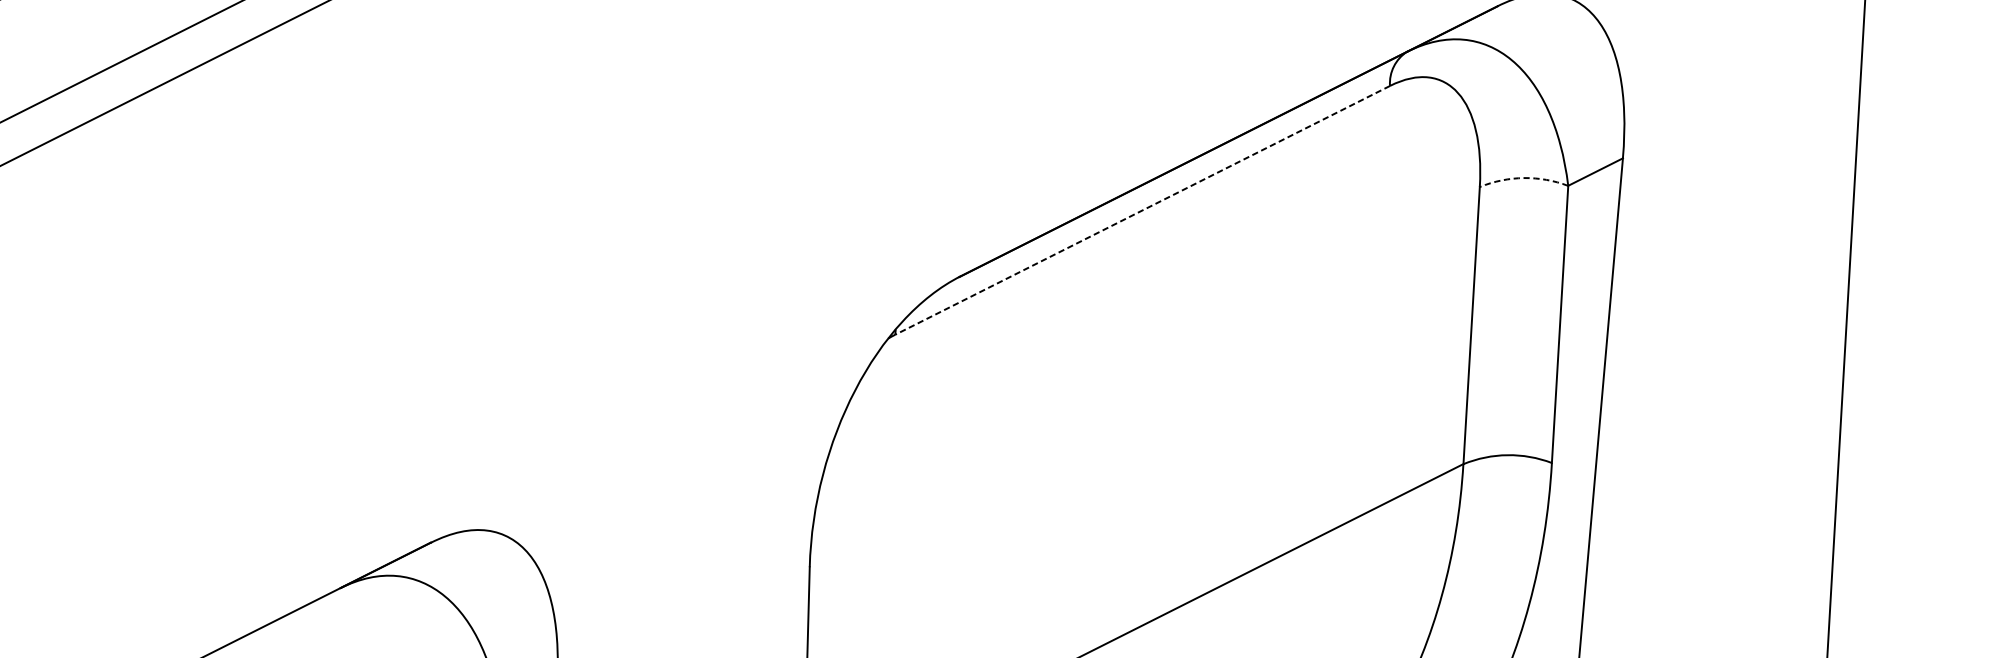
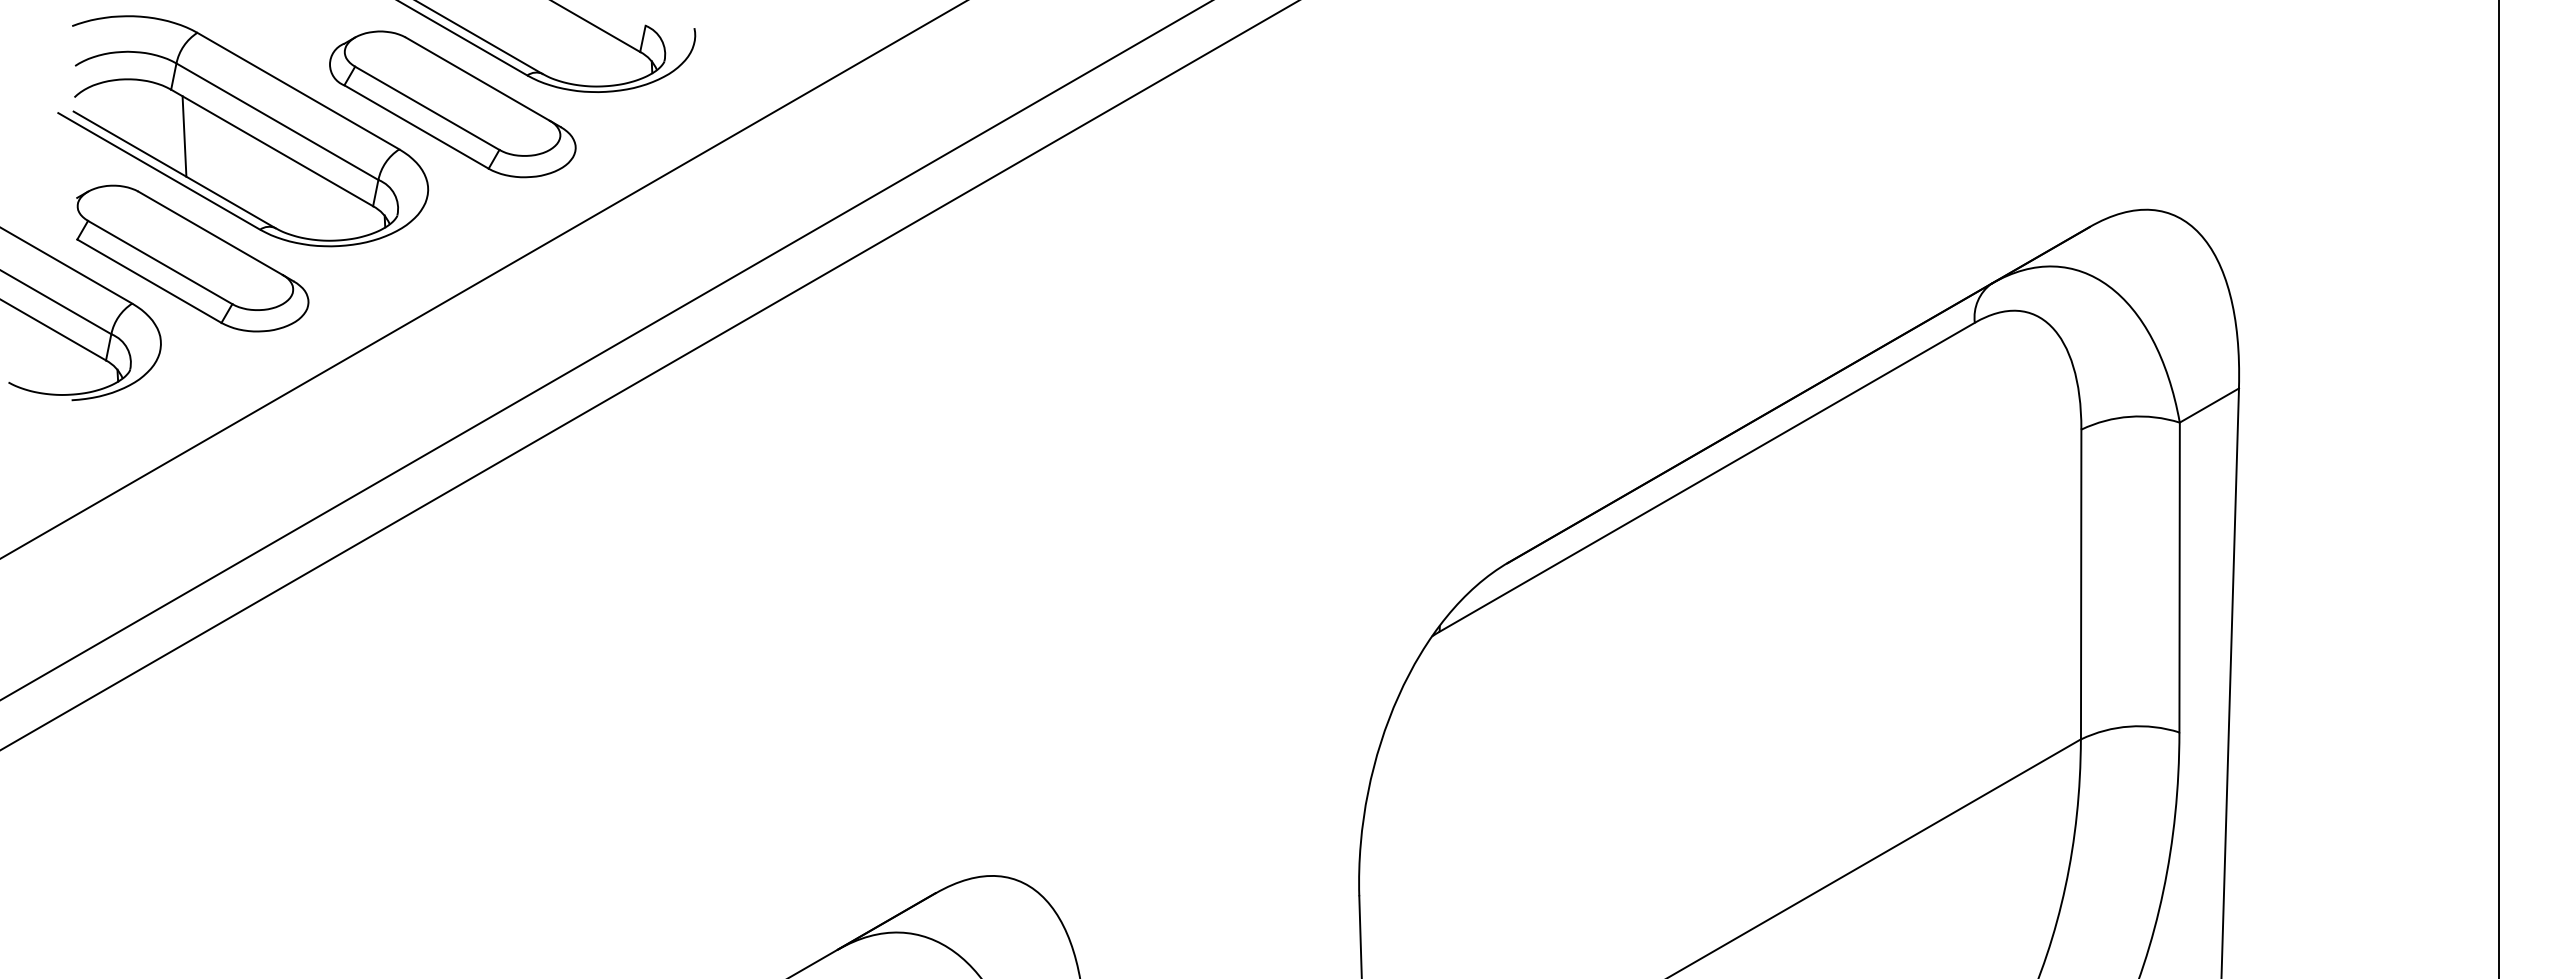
arc: (1523, 177) -> (2129, 416), dashed -> solid
line: (1141, 210) -> (1706, 477), dashed -> solid

